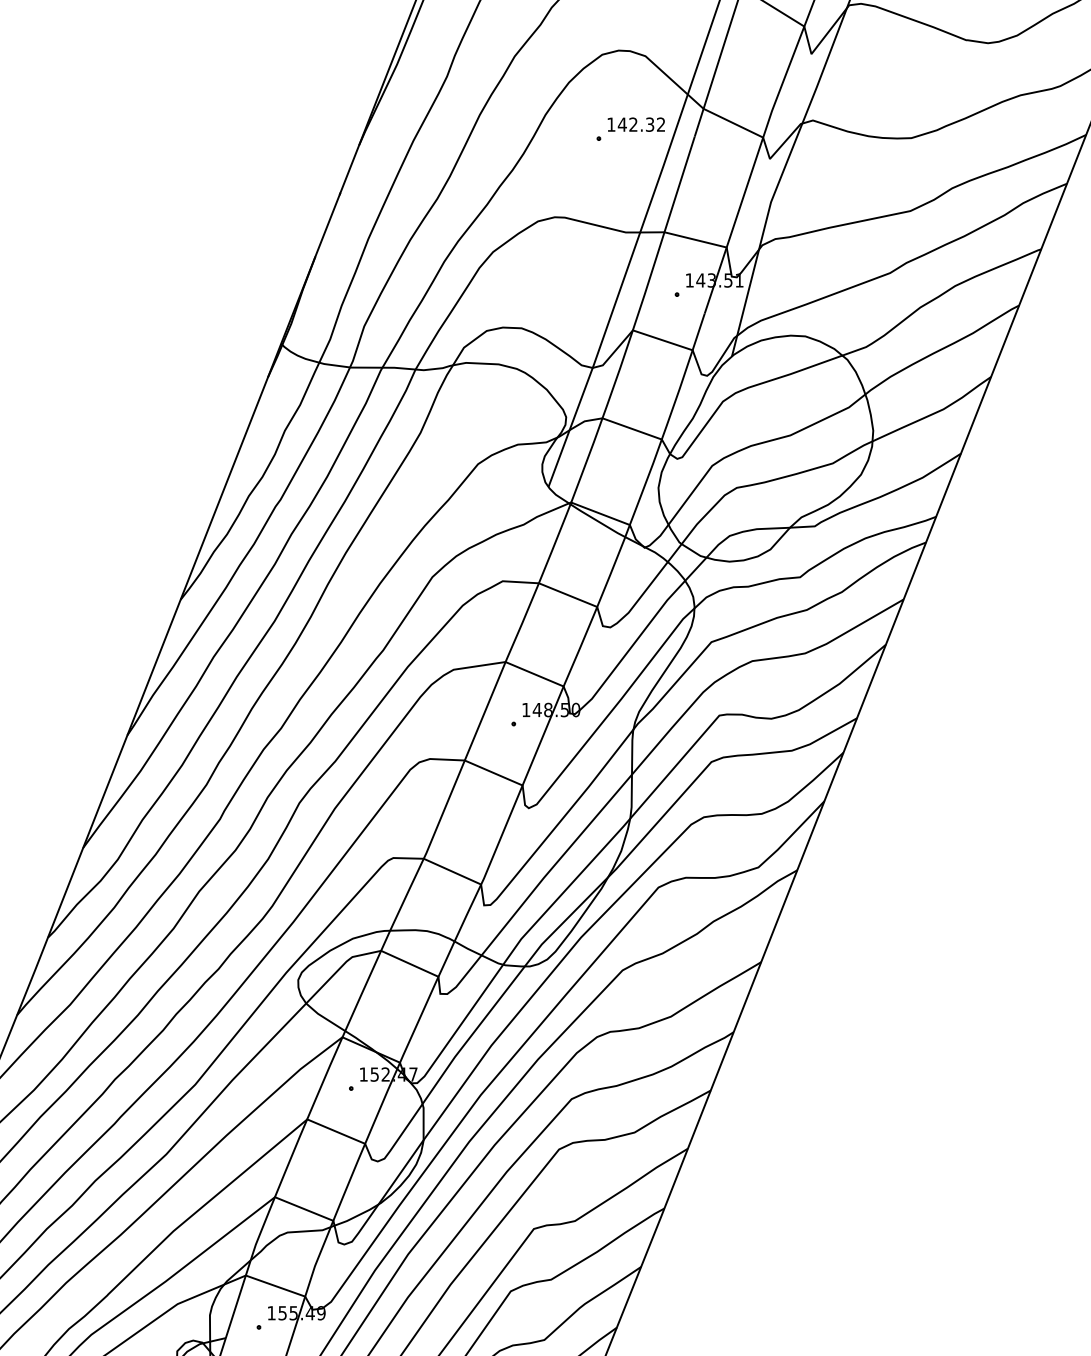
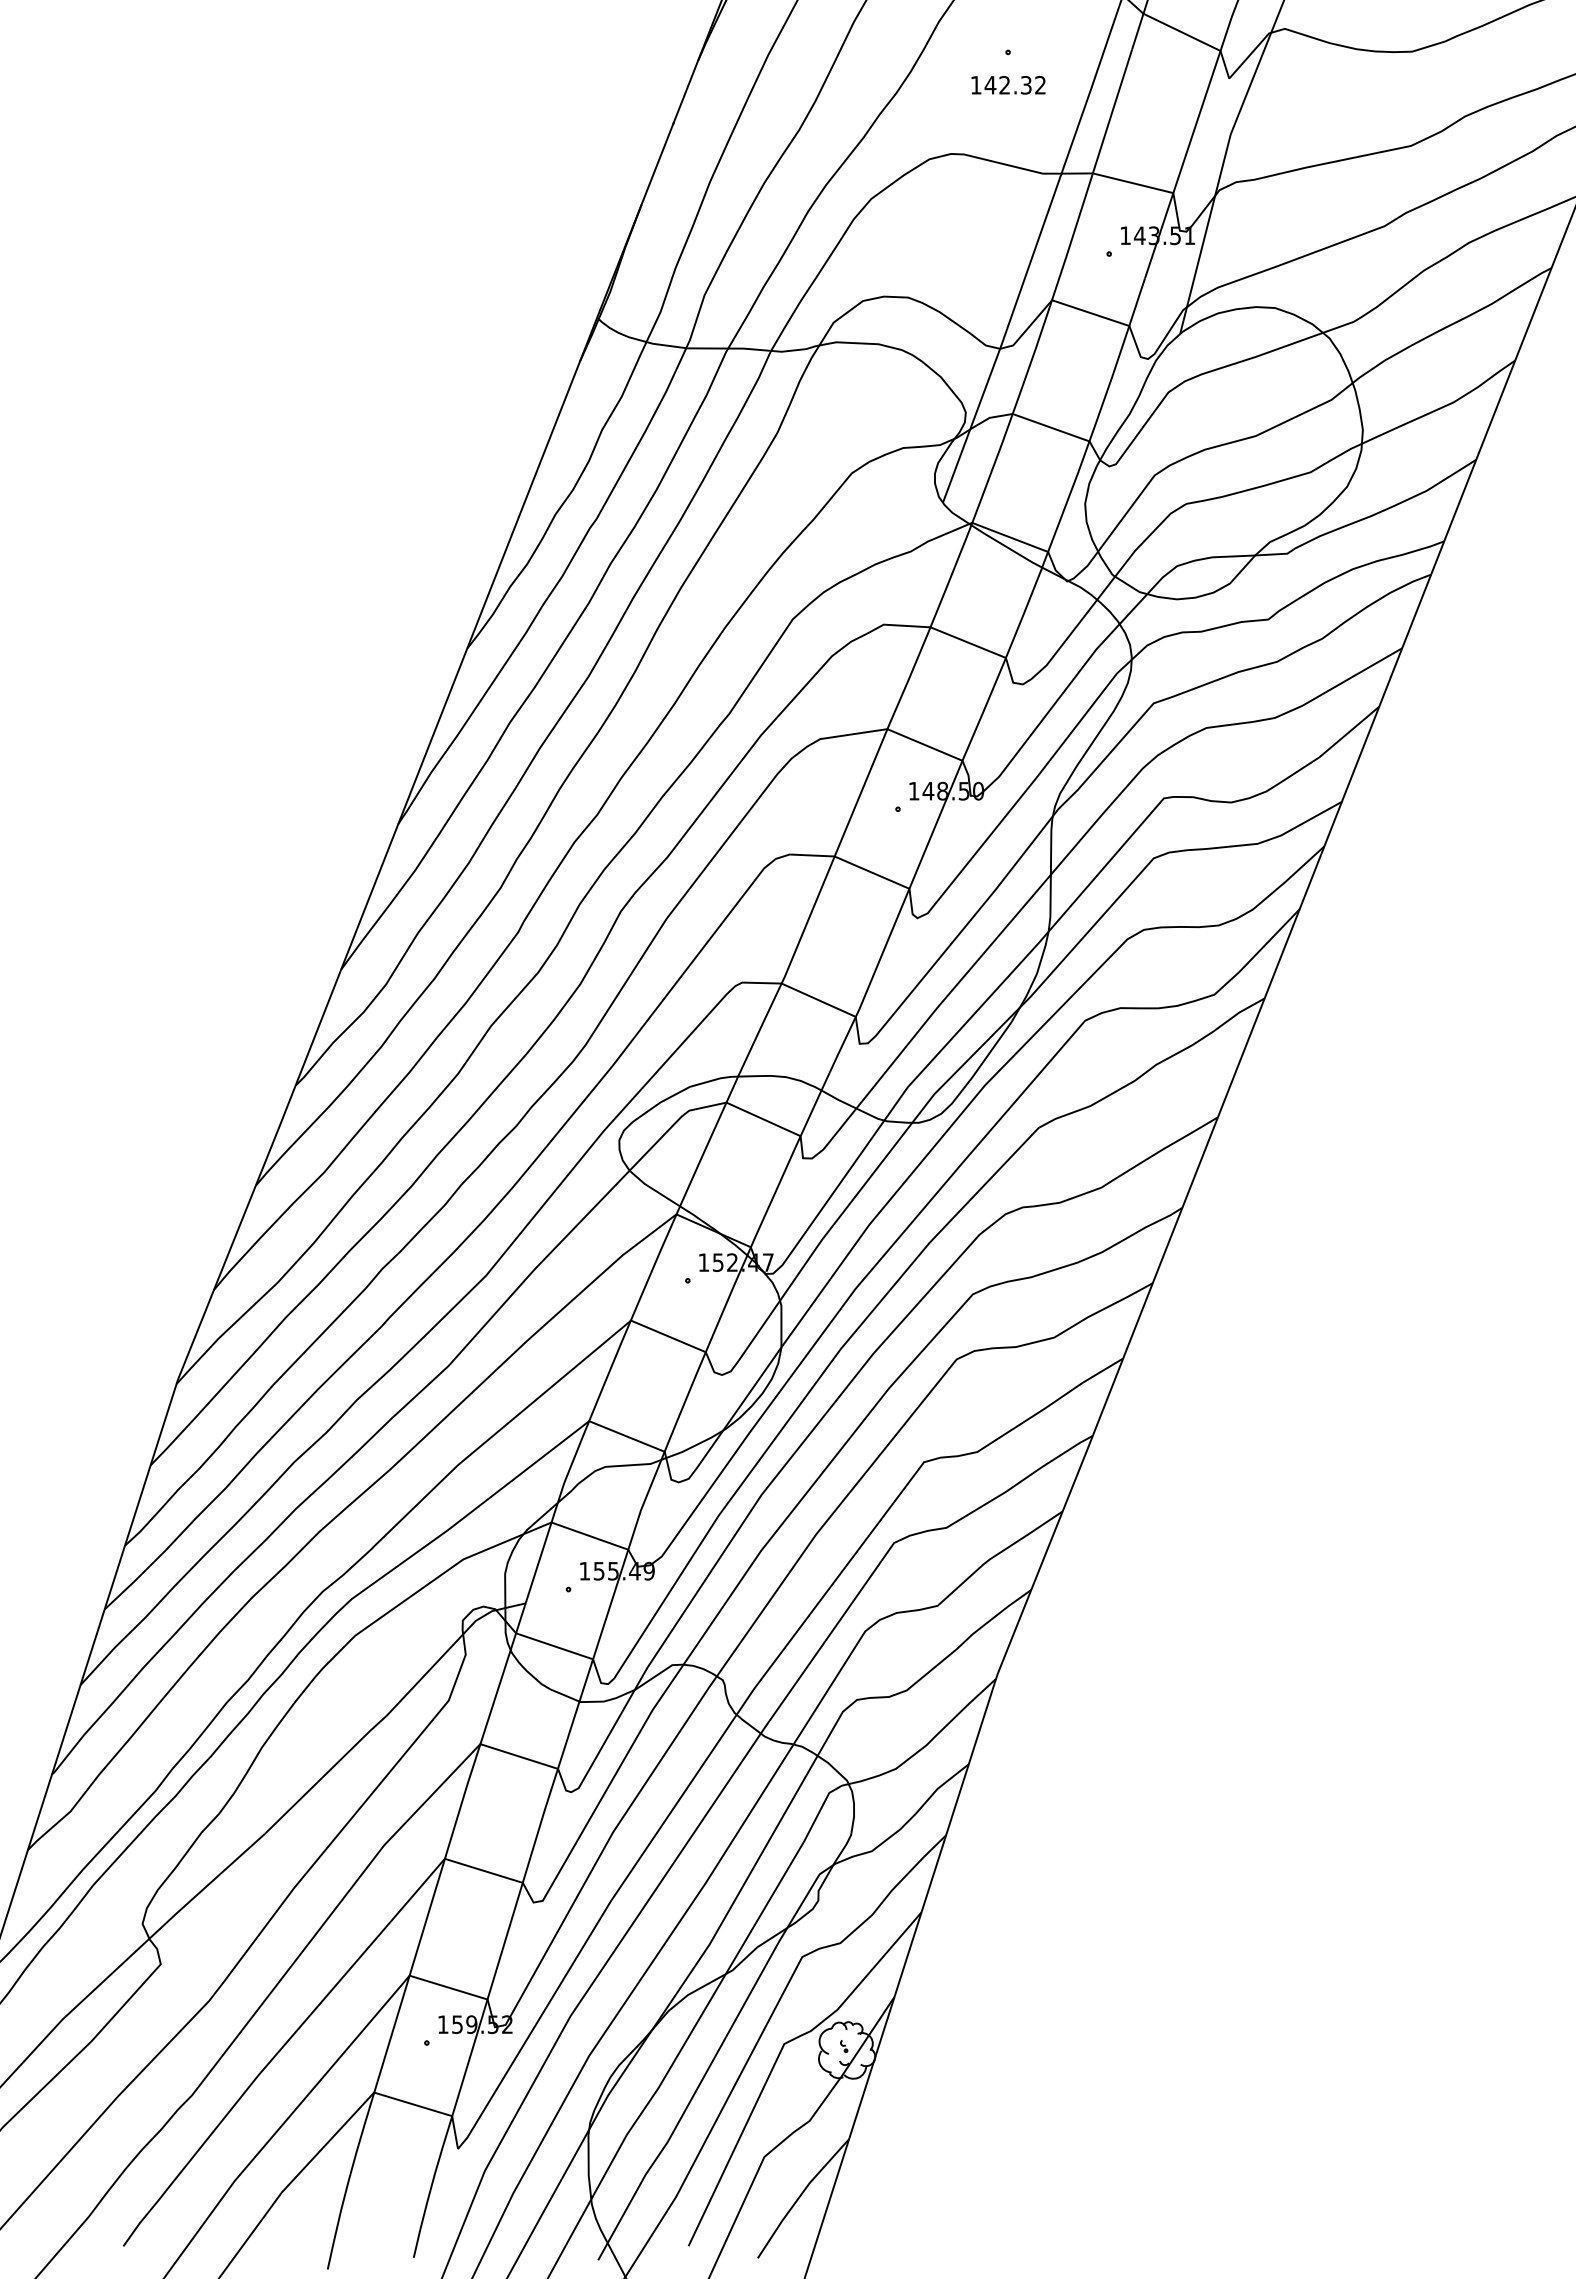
text: (636, 124) -> (1008, 85), moved

